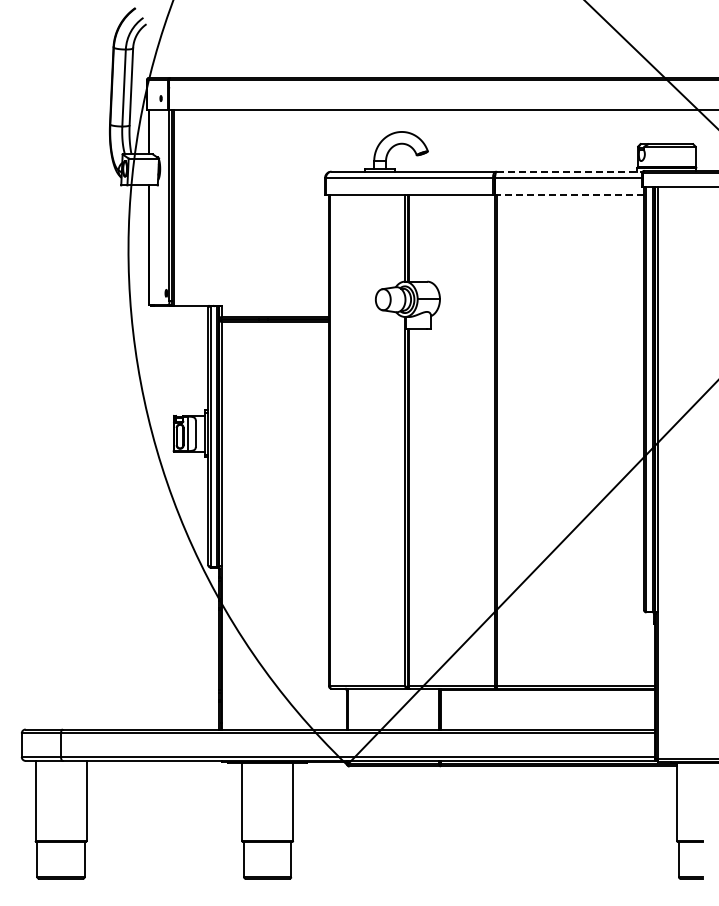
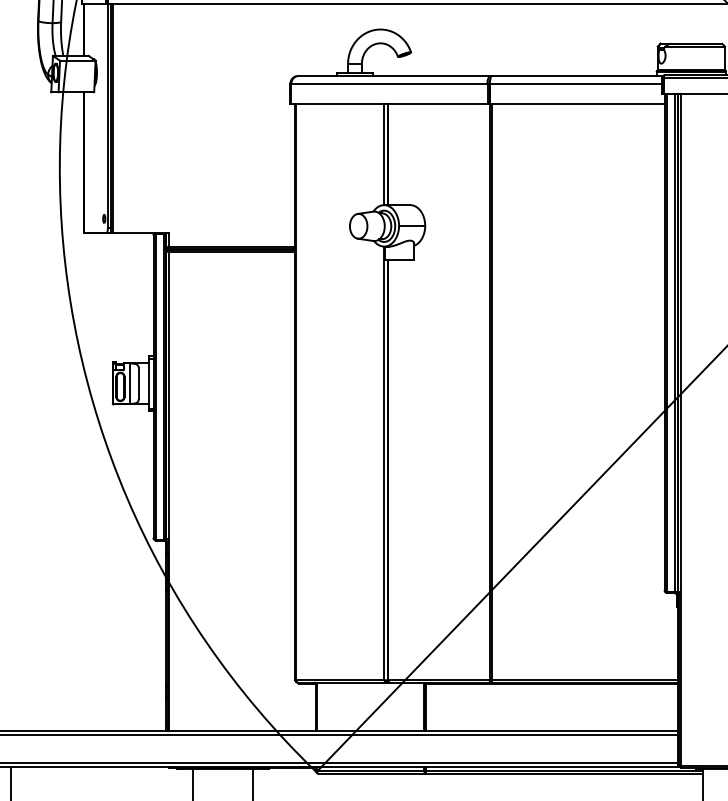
line: (570, 171) -> (578, 75), dashed -> solid
line: (569, 195) -> (577, 104), dashed -> solid

